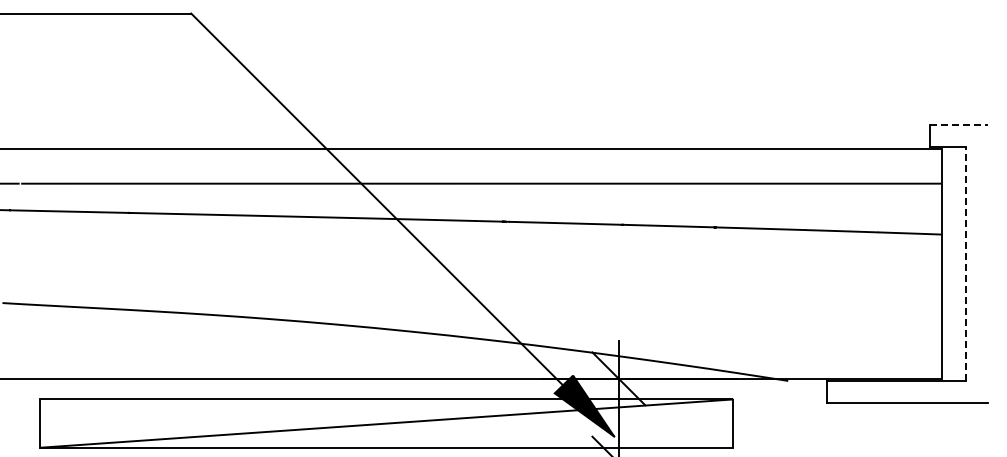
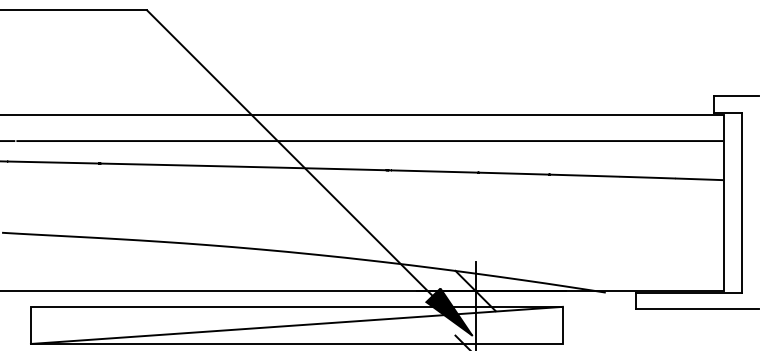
line: (958, 125) -> (736, 96), dashed -> solid
line: (965, 263) -> (741, 202), dashed -> solid

